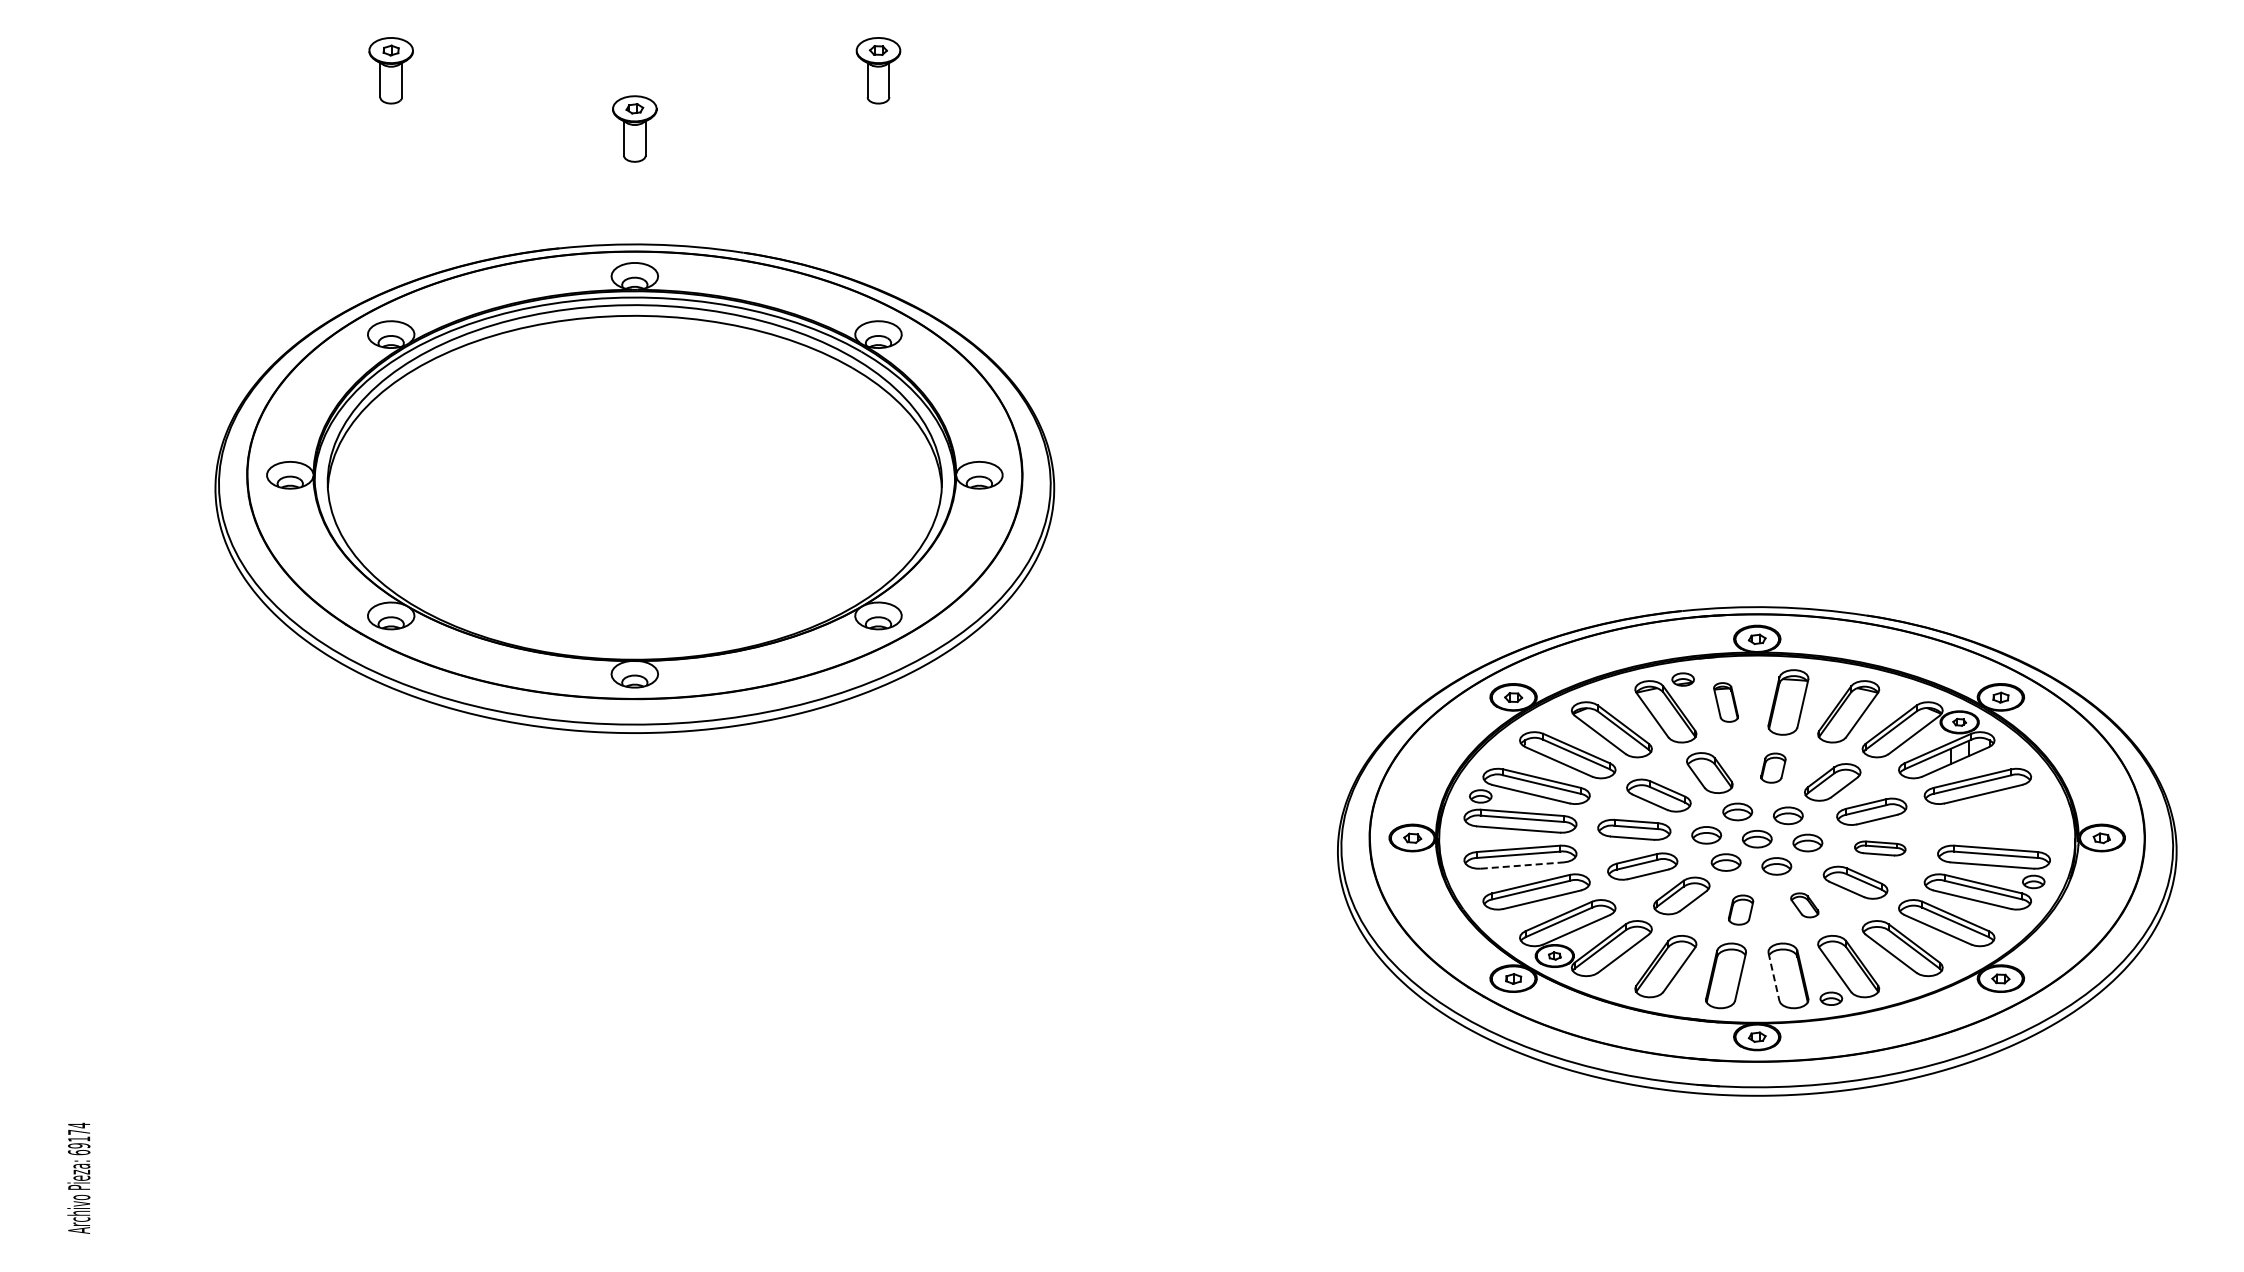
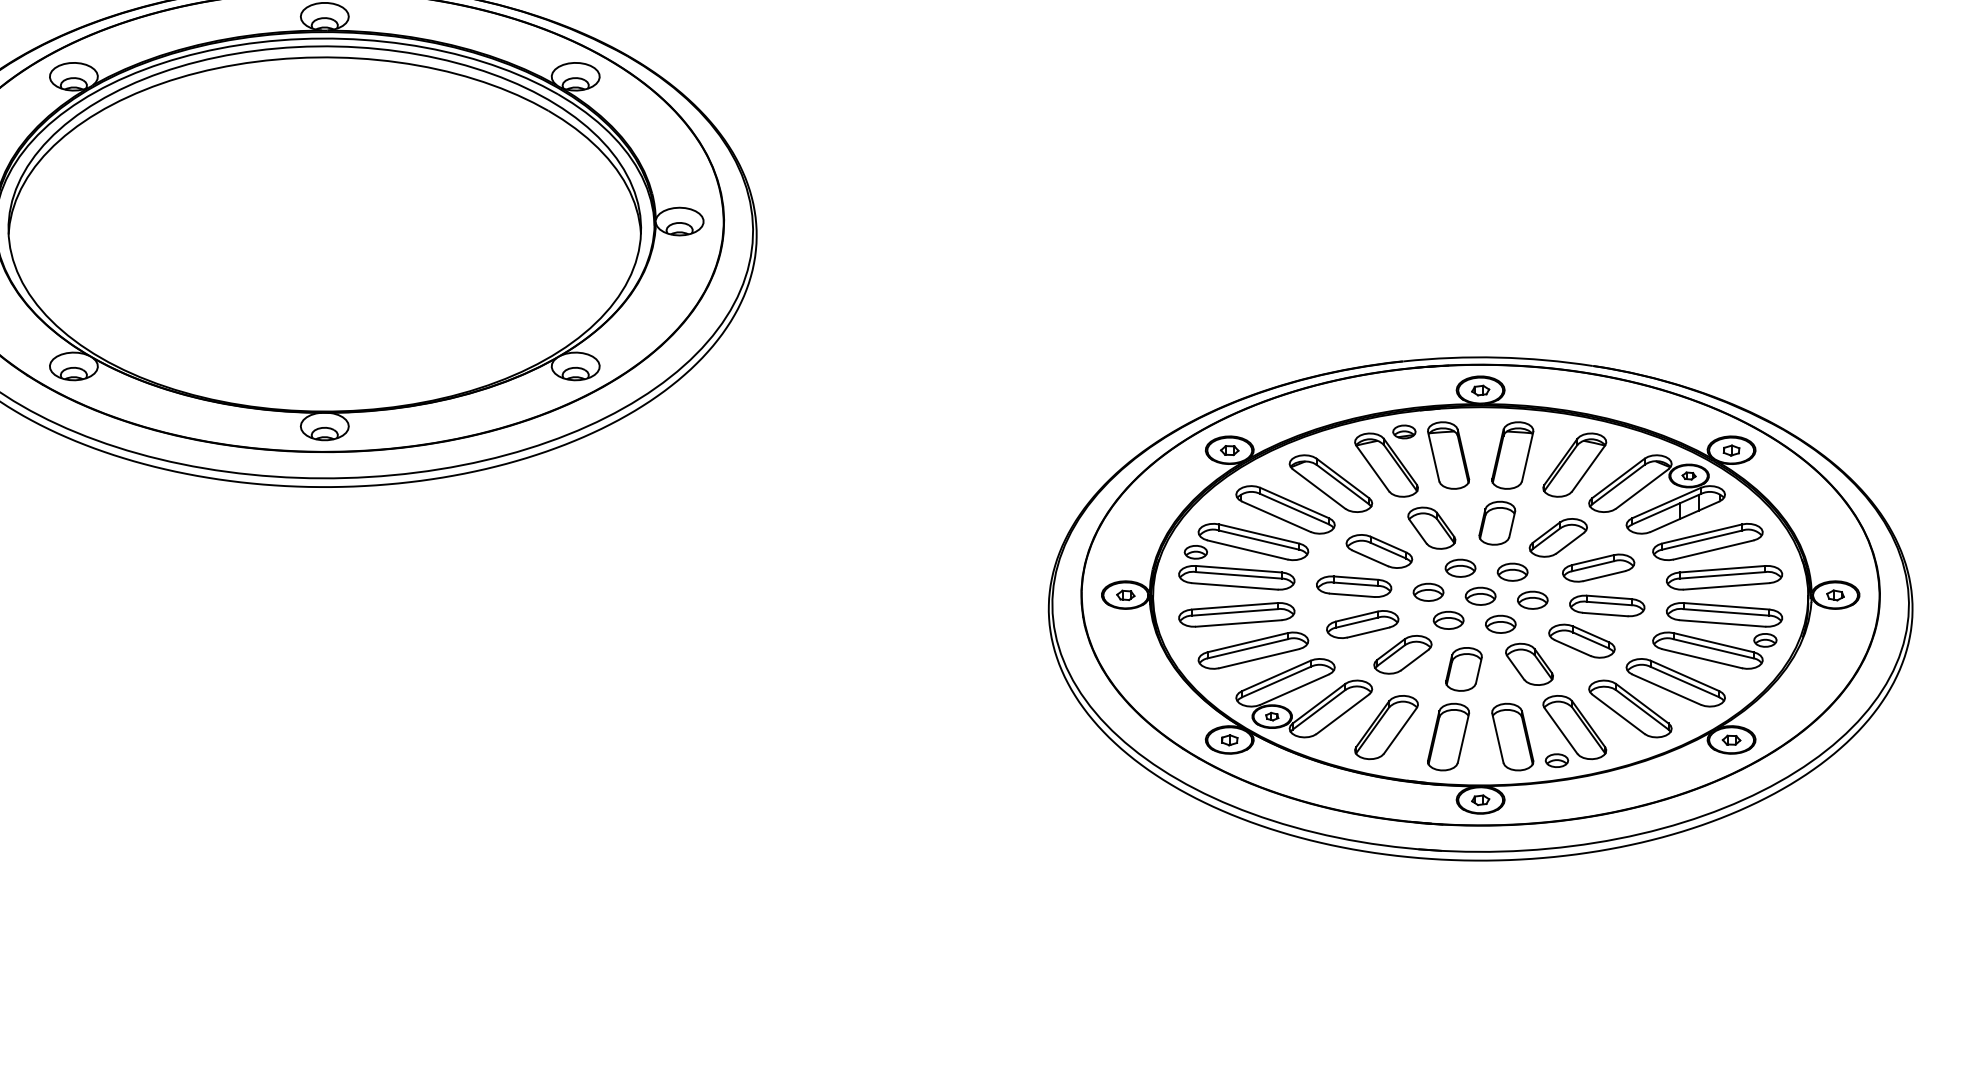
part: (1725, 702) -> (1447, 455), size x1.67
part: (1773, 767) -> (1497, 522), size x1.43
part: (1993, 820) -> (1723, 577), added
part: (1880, 848) -> (1607, 605), size x1.43
line: (1522, 865) -> (1238, 623), dashed -> solid
part: (1804, 905) -> (1529, 664), size x1.67
part: (1740, 909) -> (1463, 668), size x1.43
line: (1773, 977) -> (1497, 738), dashed -> solid

